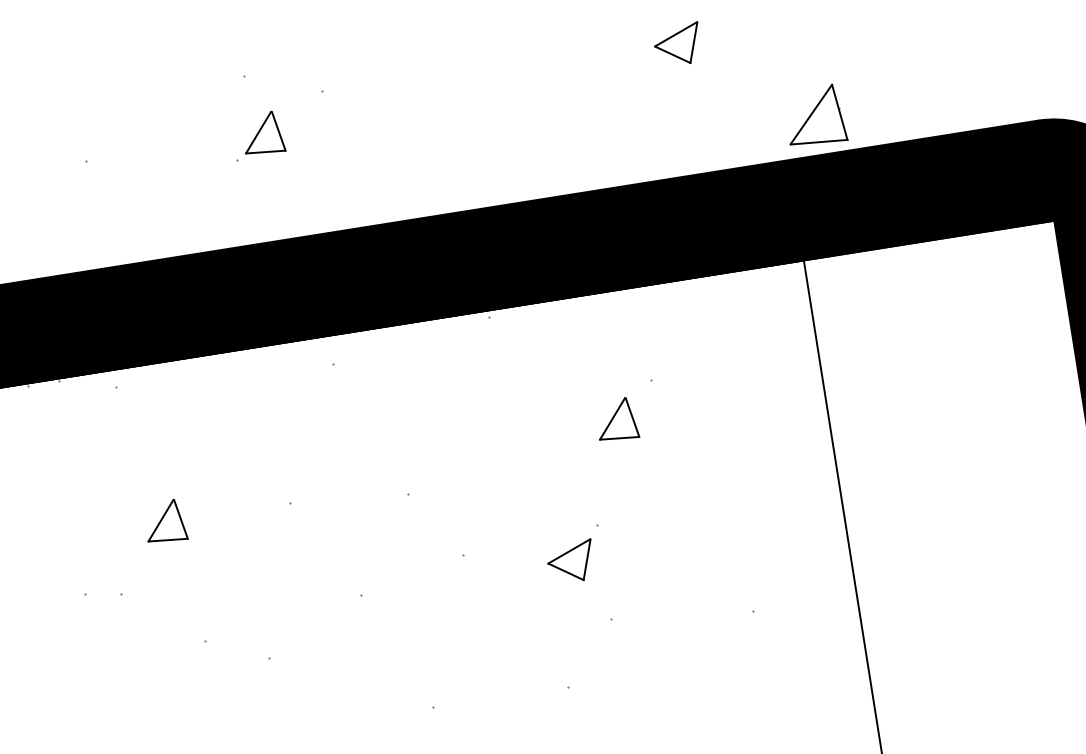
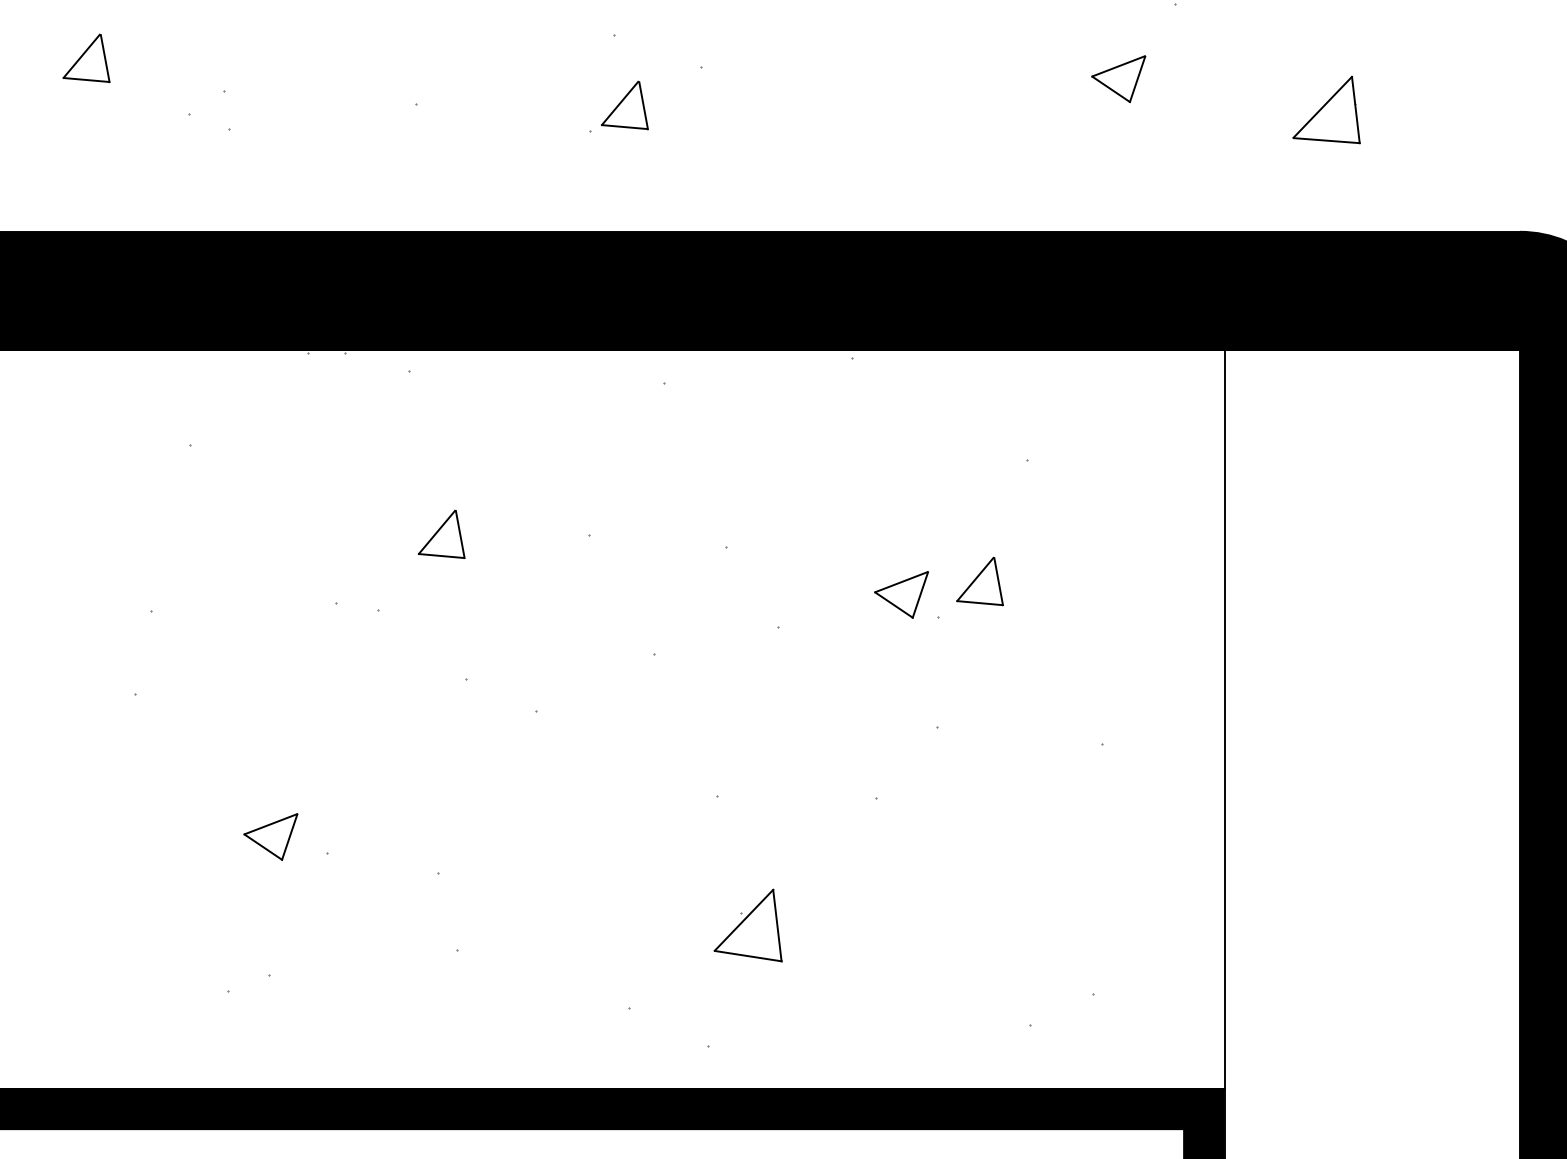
part: (814, 115) -> (1326, 109), moved
part: (616, 420) -> (979, 581), moved
part: (571, 561) -> (901, 594), moved

